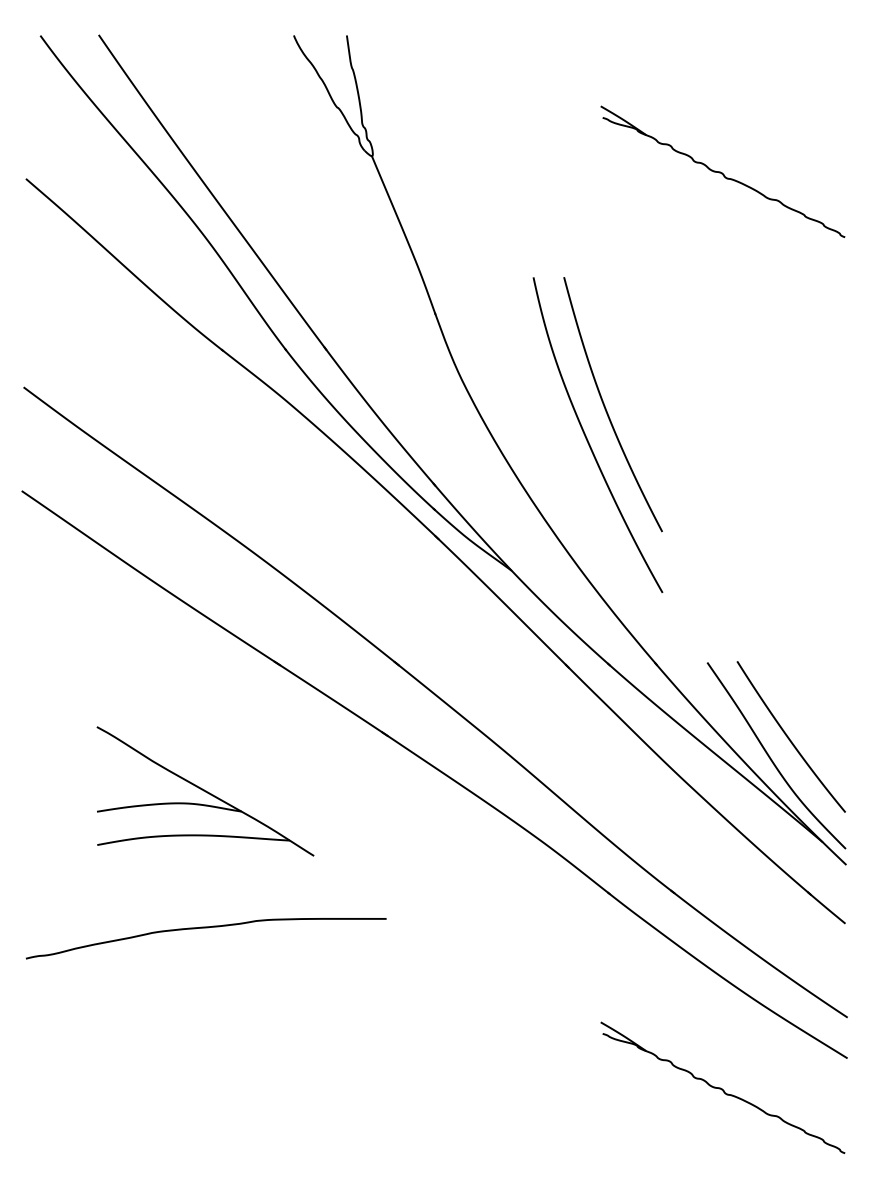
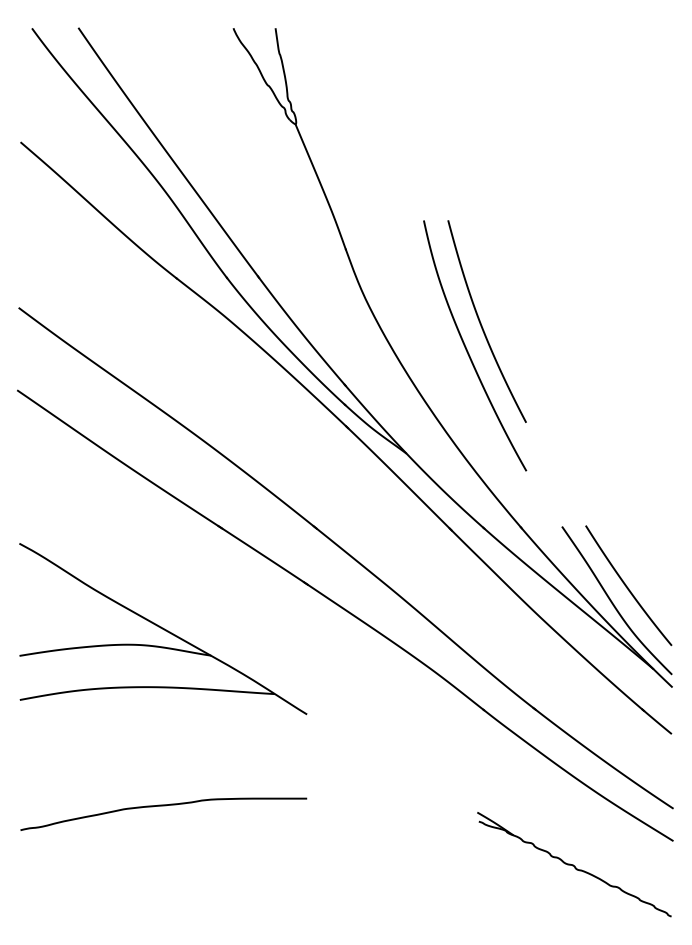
part: (722, 171) -> (574, 136), removed
part: (205, 791) -> (163, 629), size x1.67
curve: (205, 928) -> (163, 806), moved

